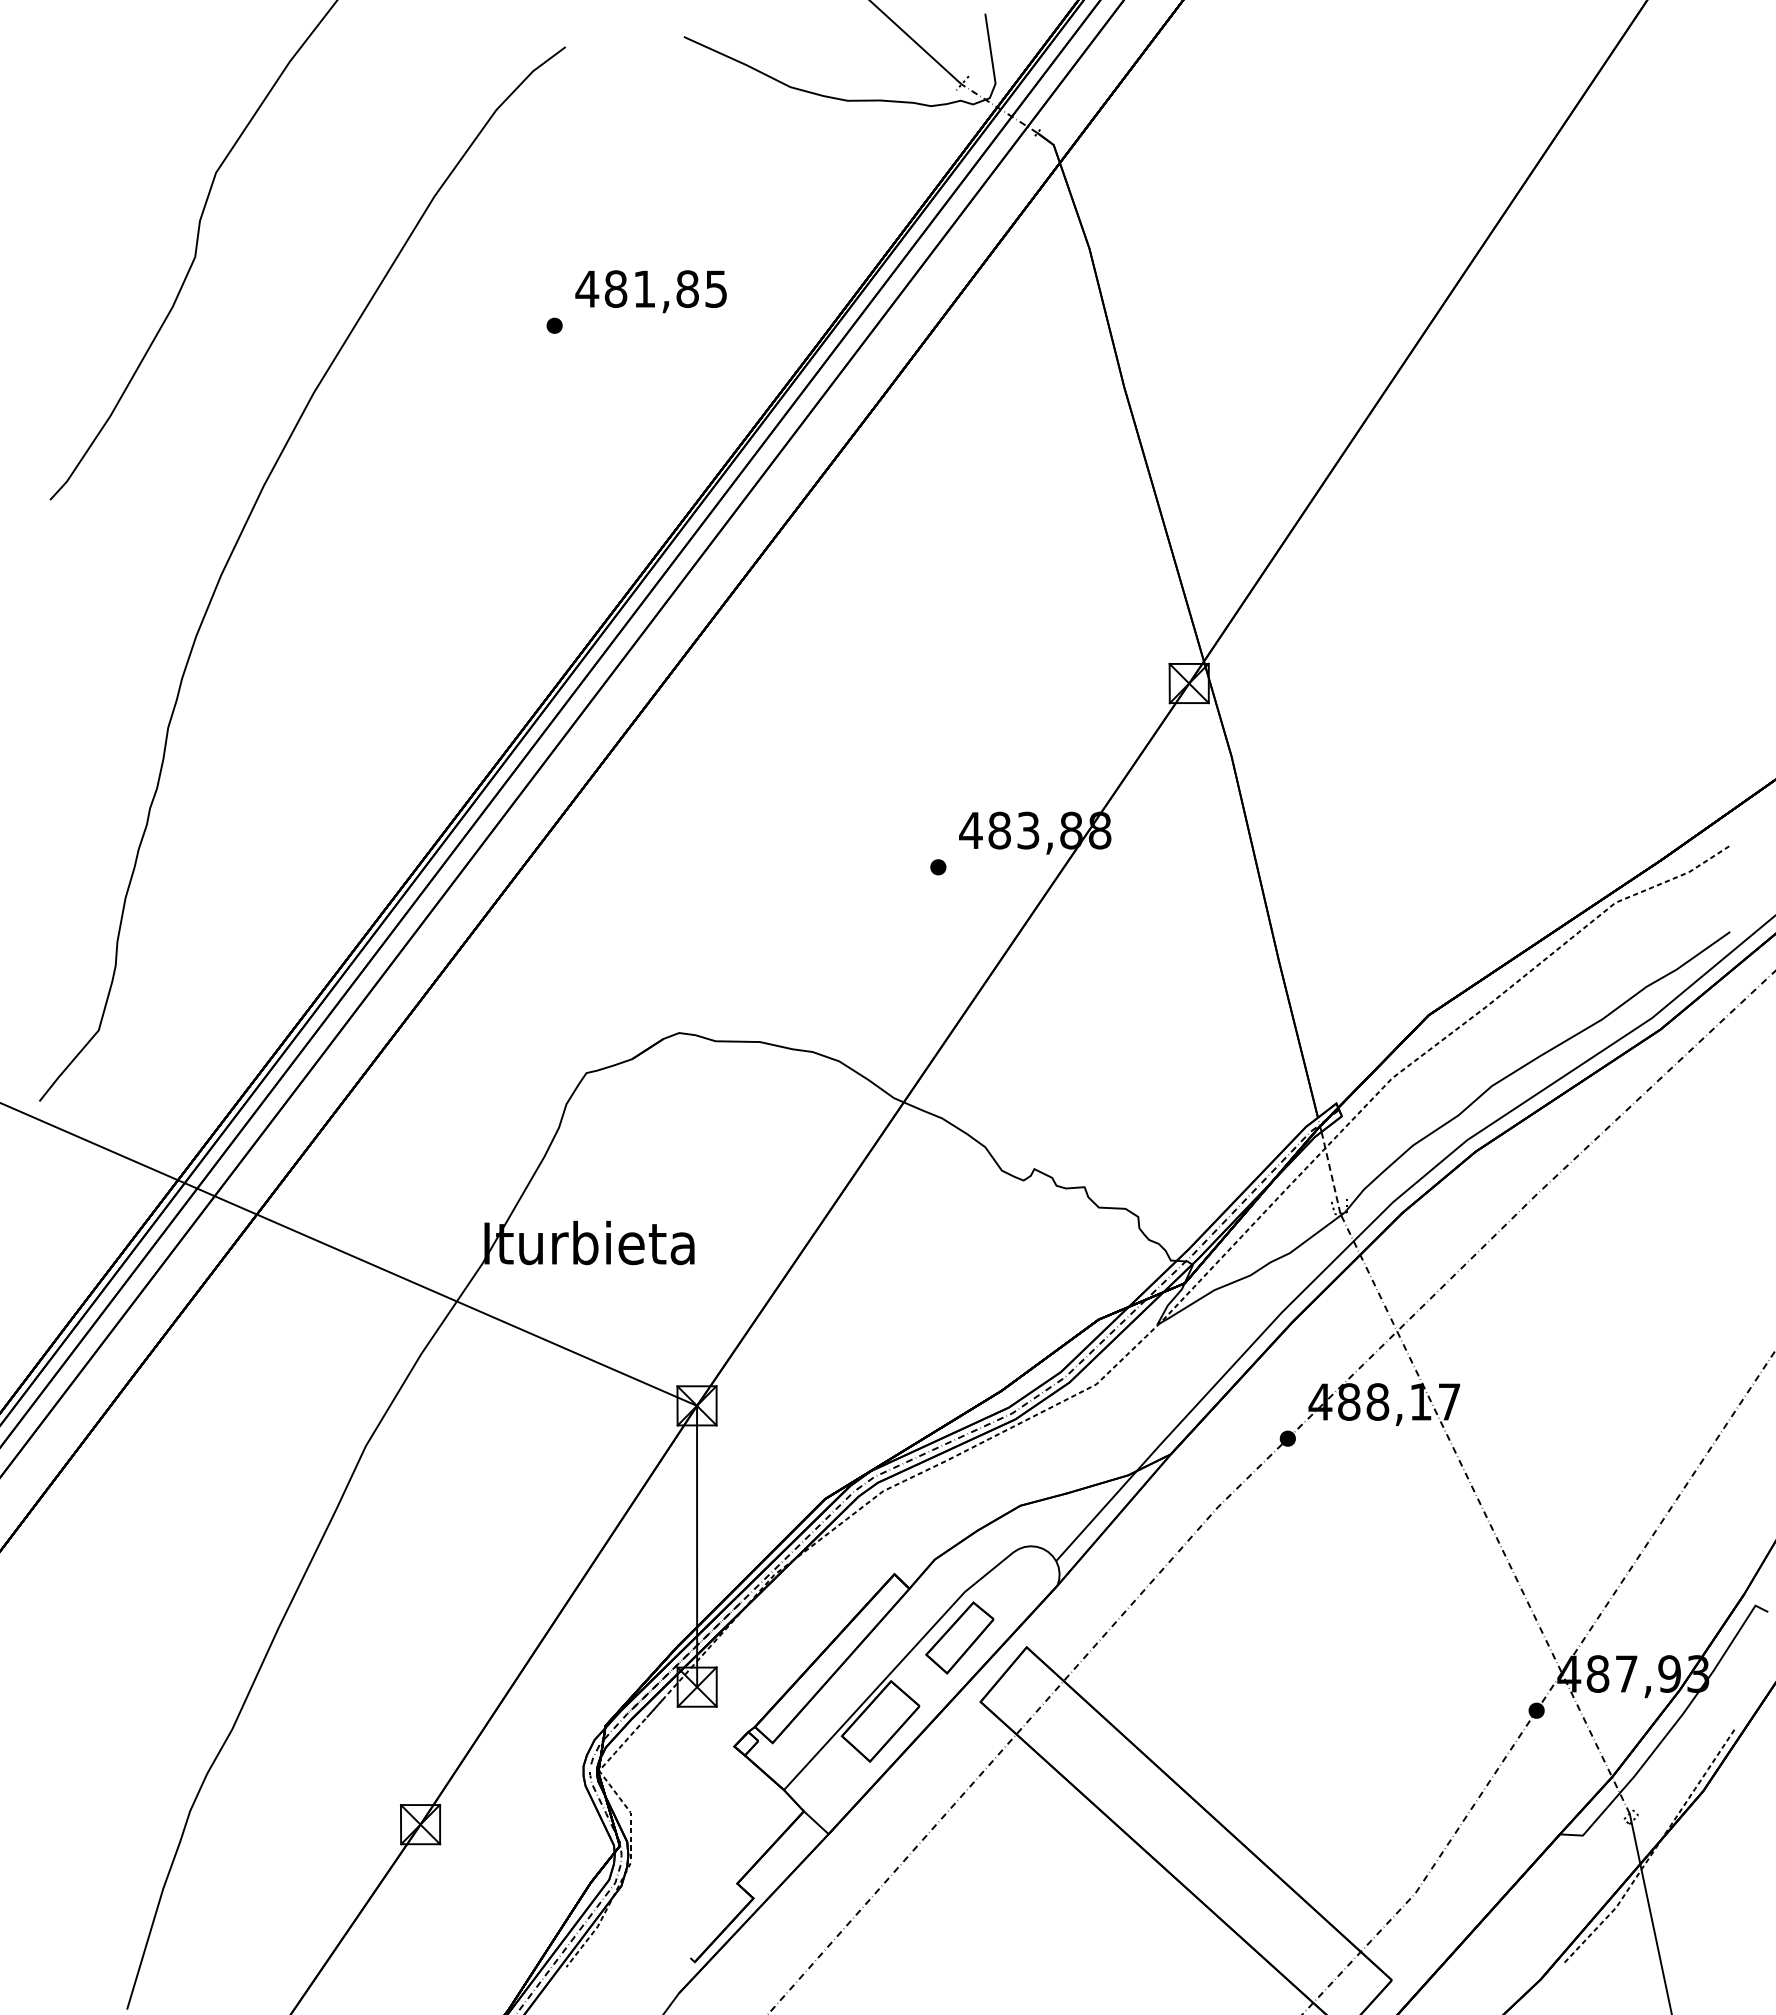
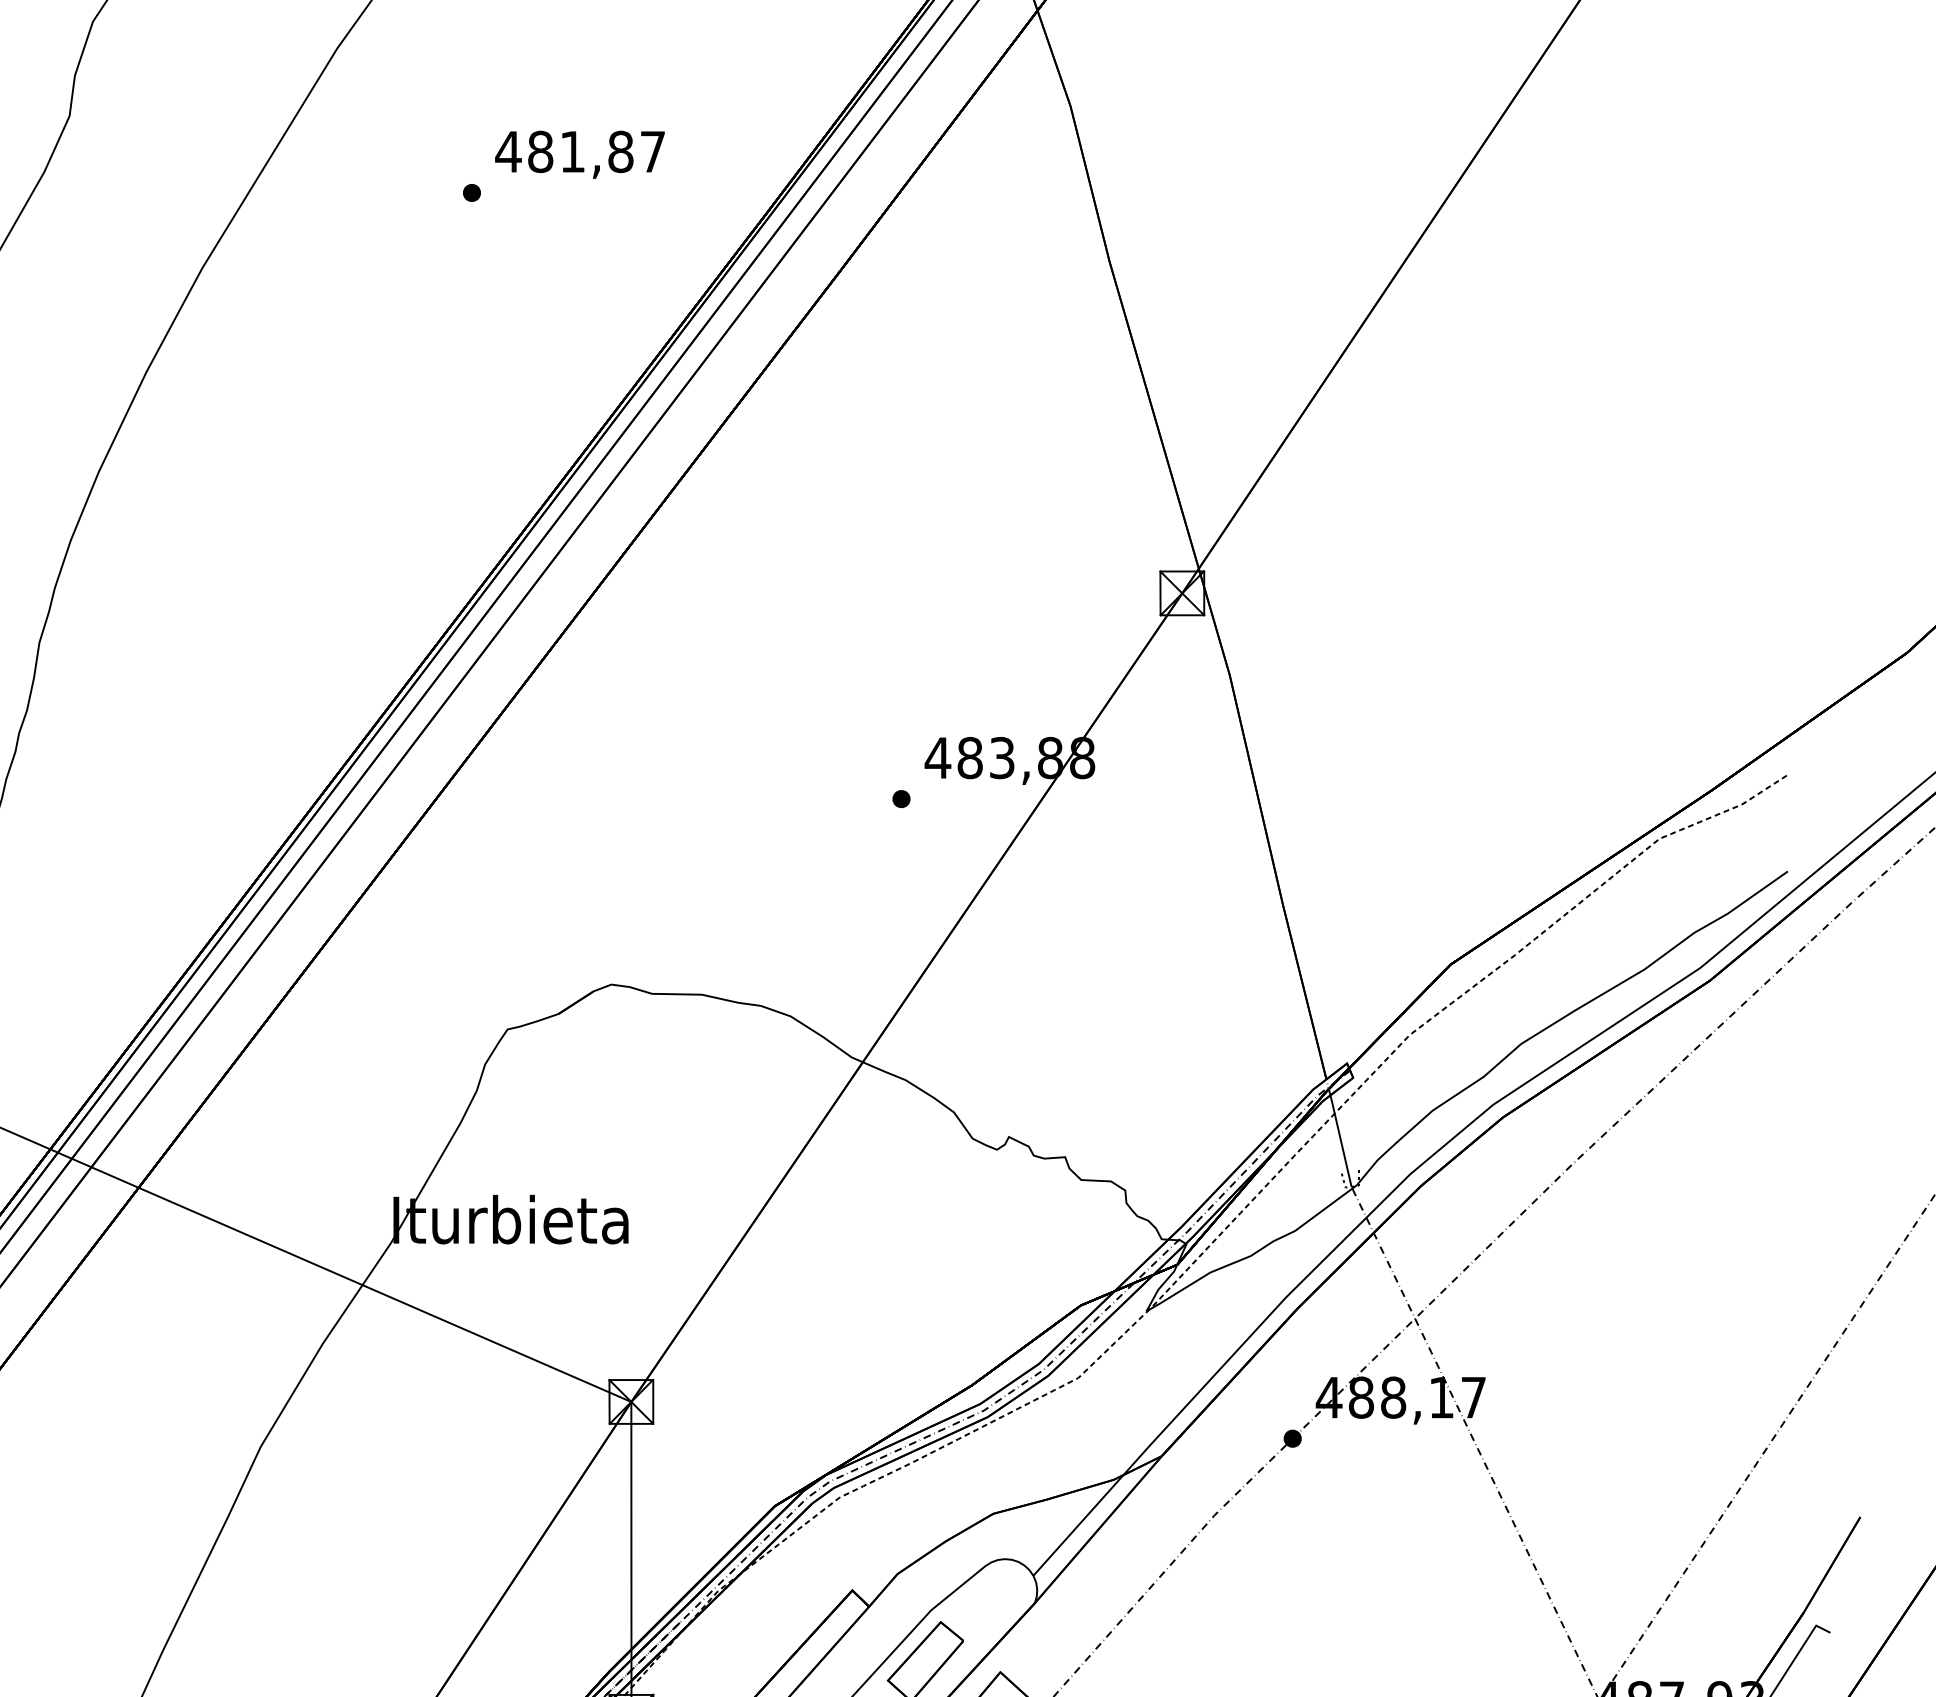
text: (715, 288) -> (652, 151), 481,85 -> 481,87
line: (1330, 1172) -> (1340, 1140), dashed -> solid

